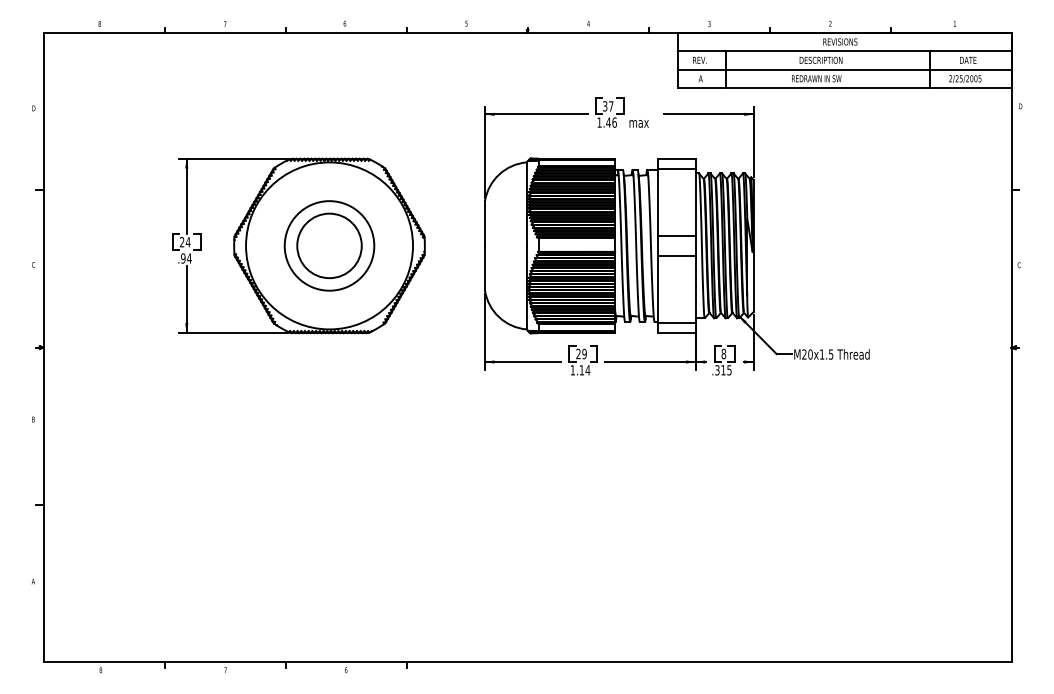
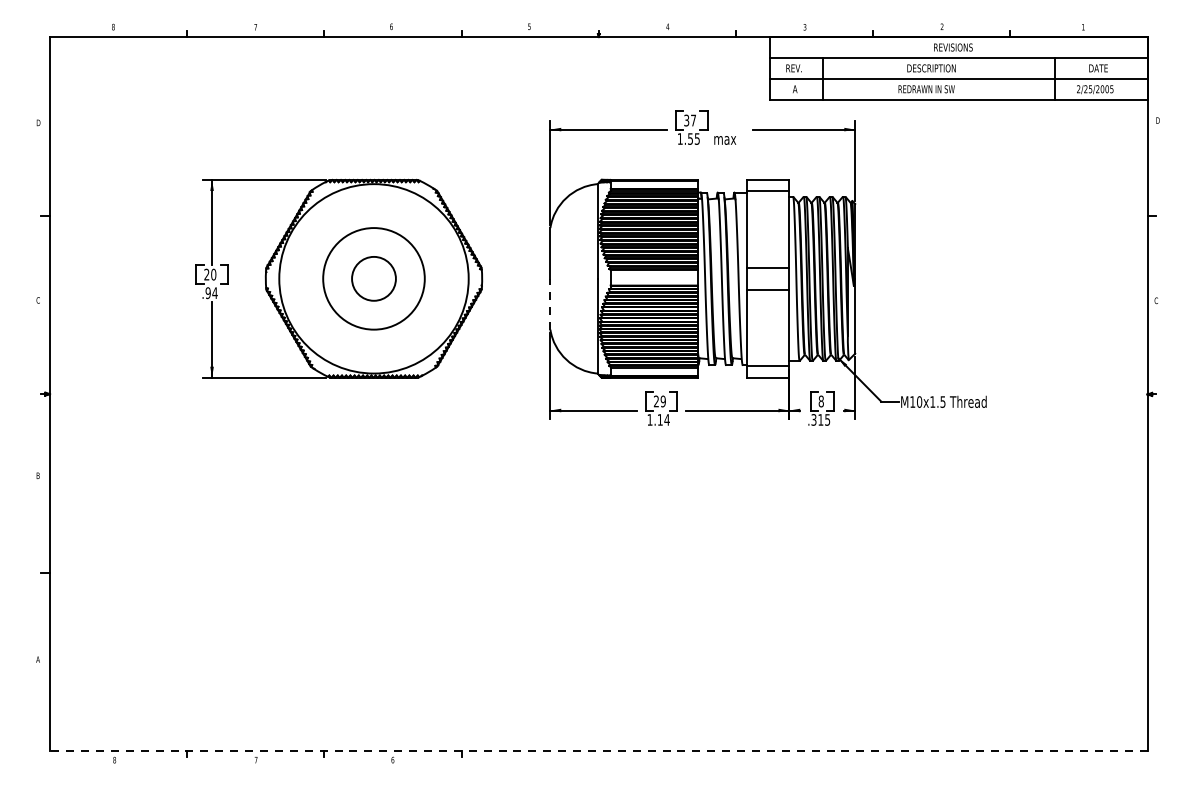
text: (611, 122) -> (693, 138), 1.46 -> 1.55
text: (187, 242) -> (212, 274), 24 -> 20
circle: (329, 245) -> (373, 278), size x0.6
line: (485, 267) -> (550, 303), solid -> dashed
text: (804, 354) -> (912, 402), M20x1.5 -> M10x1.5
line: (527, 662) -> (598, 751), solid -> dashed

